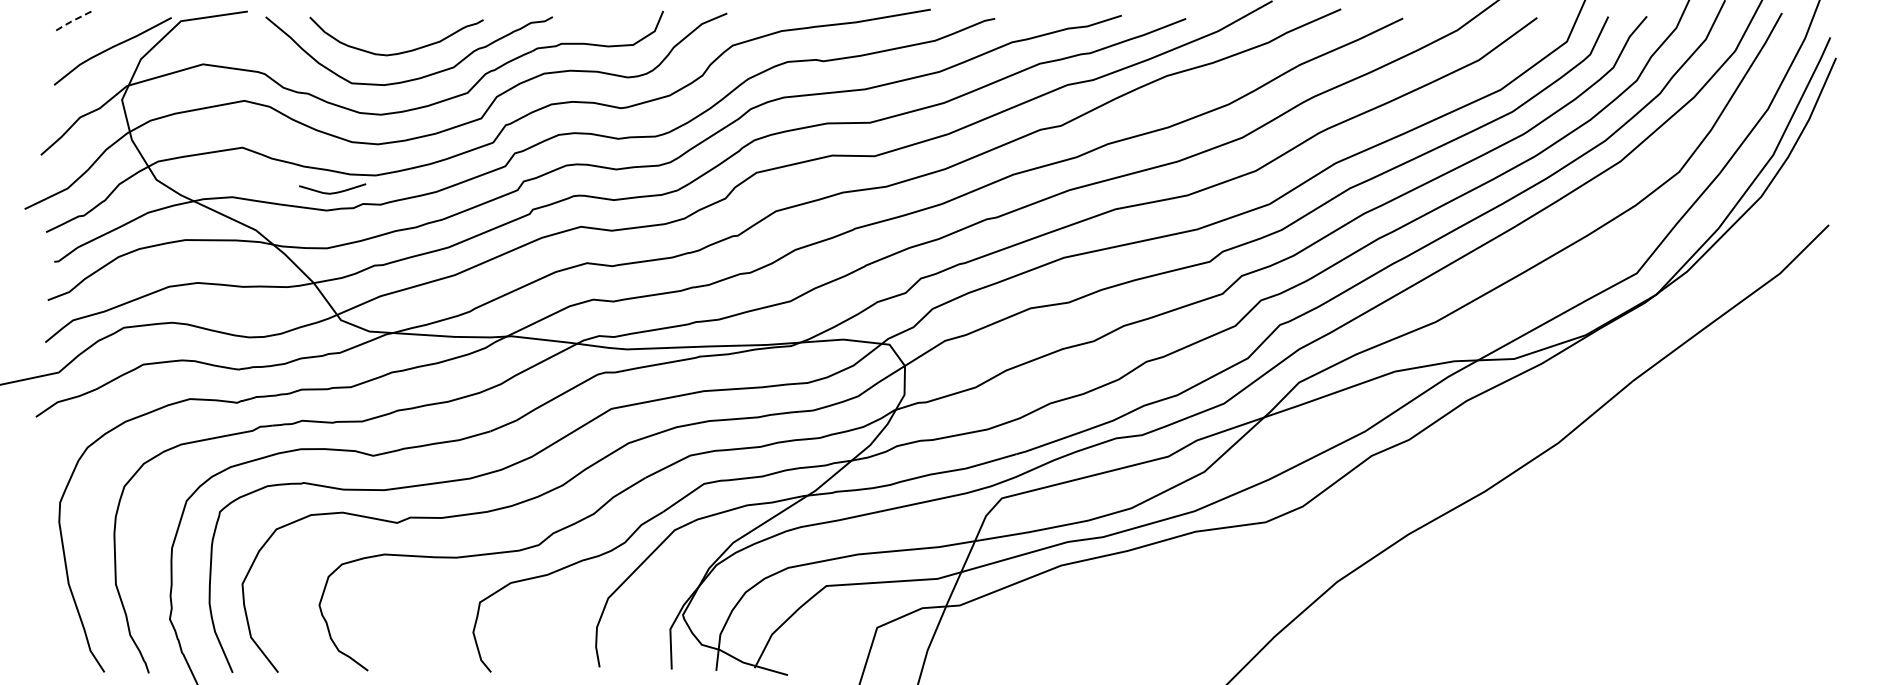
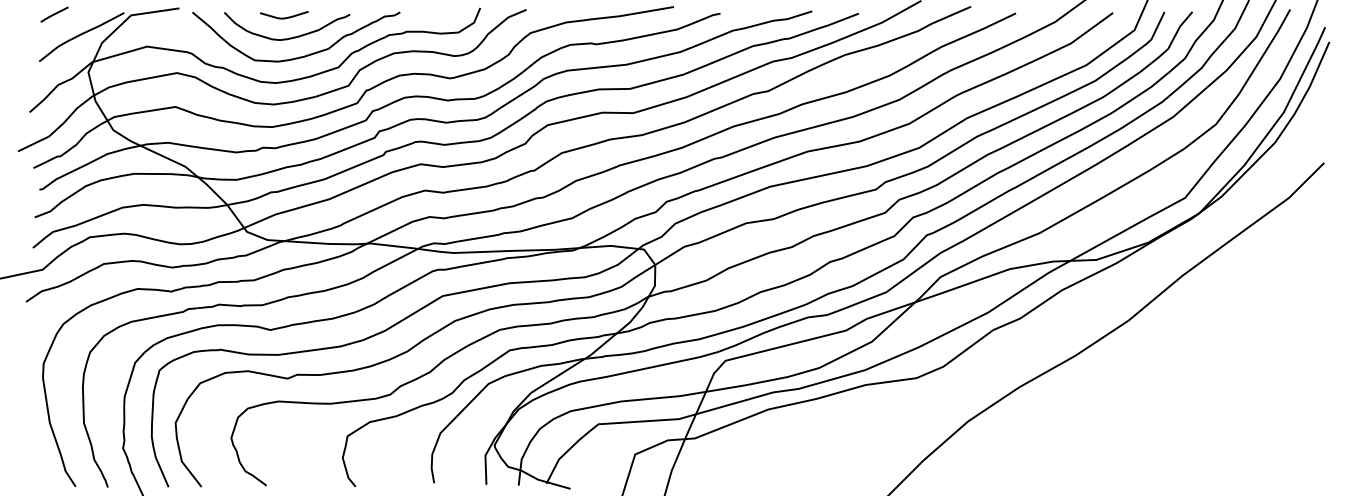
line: (74, 20) -> (54, 14), dashed -> solid
curve: (332, 192) -> (284, 17), moved

